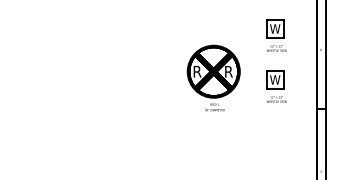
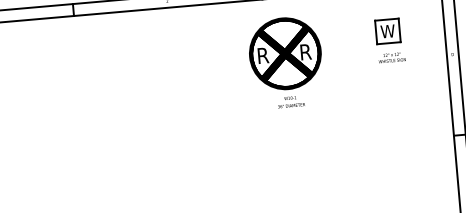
part: (213, 77) -> (285, 61), moved
part: (276, 86) -> (396, 109), removed

